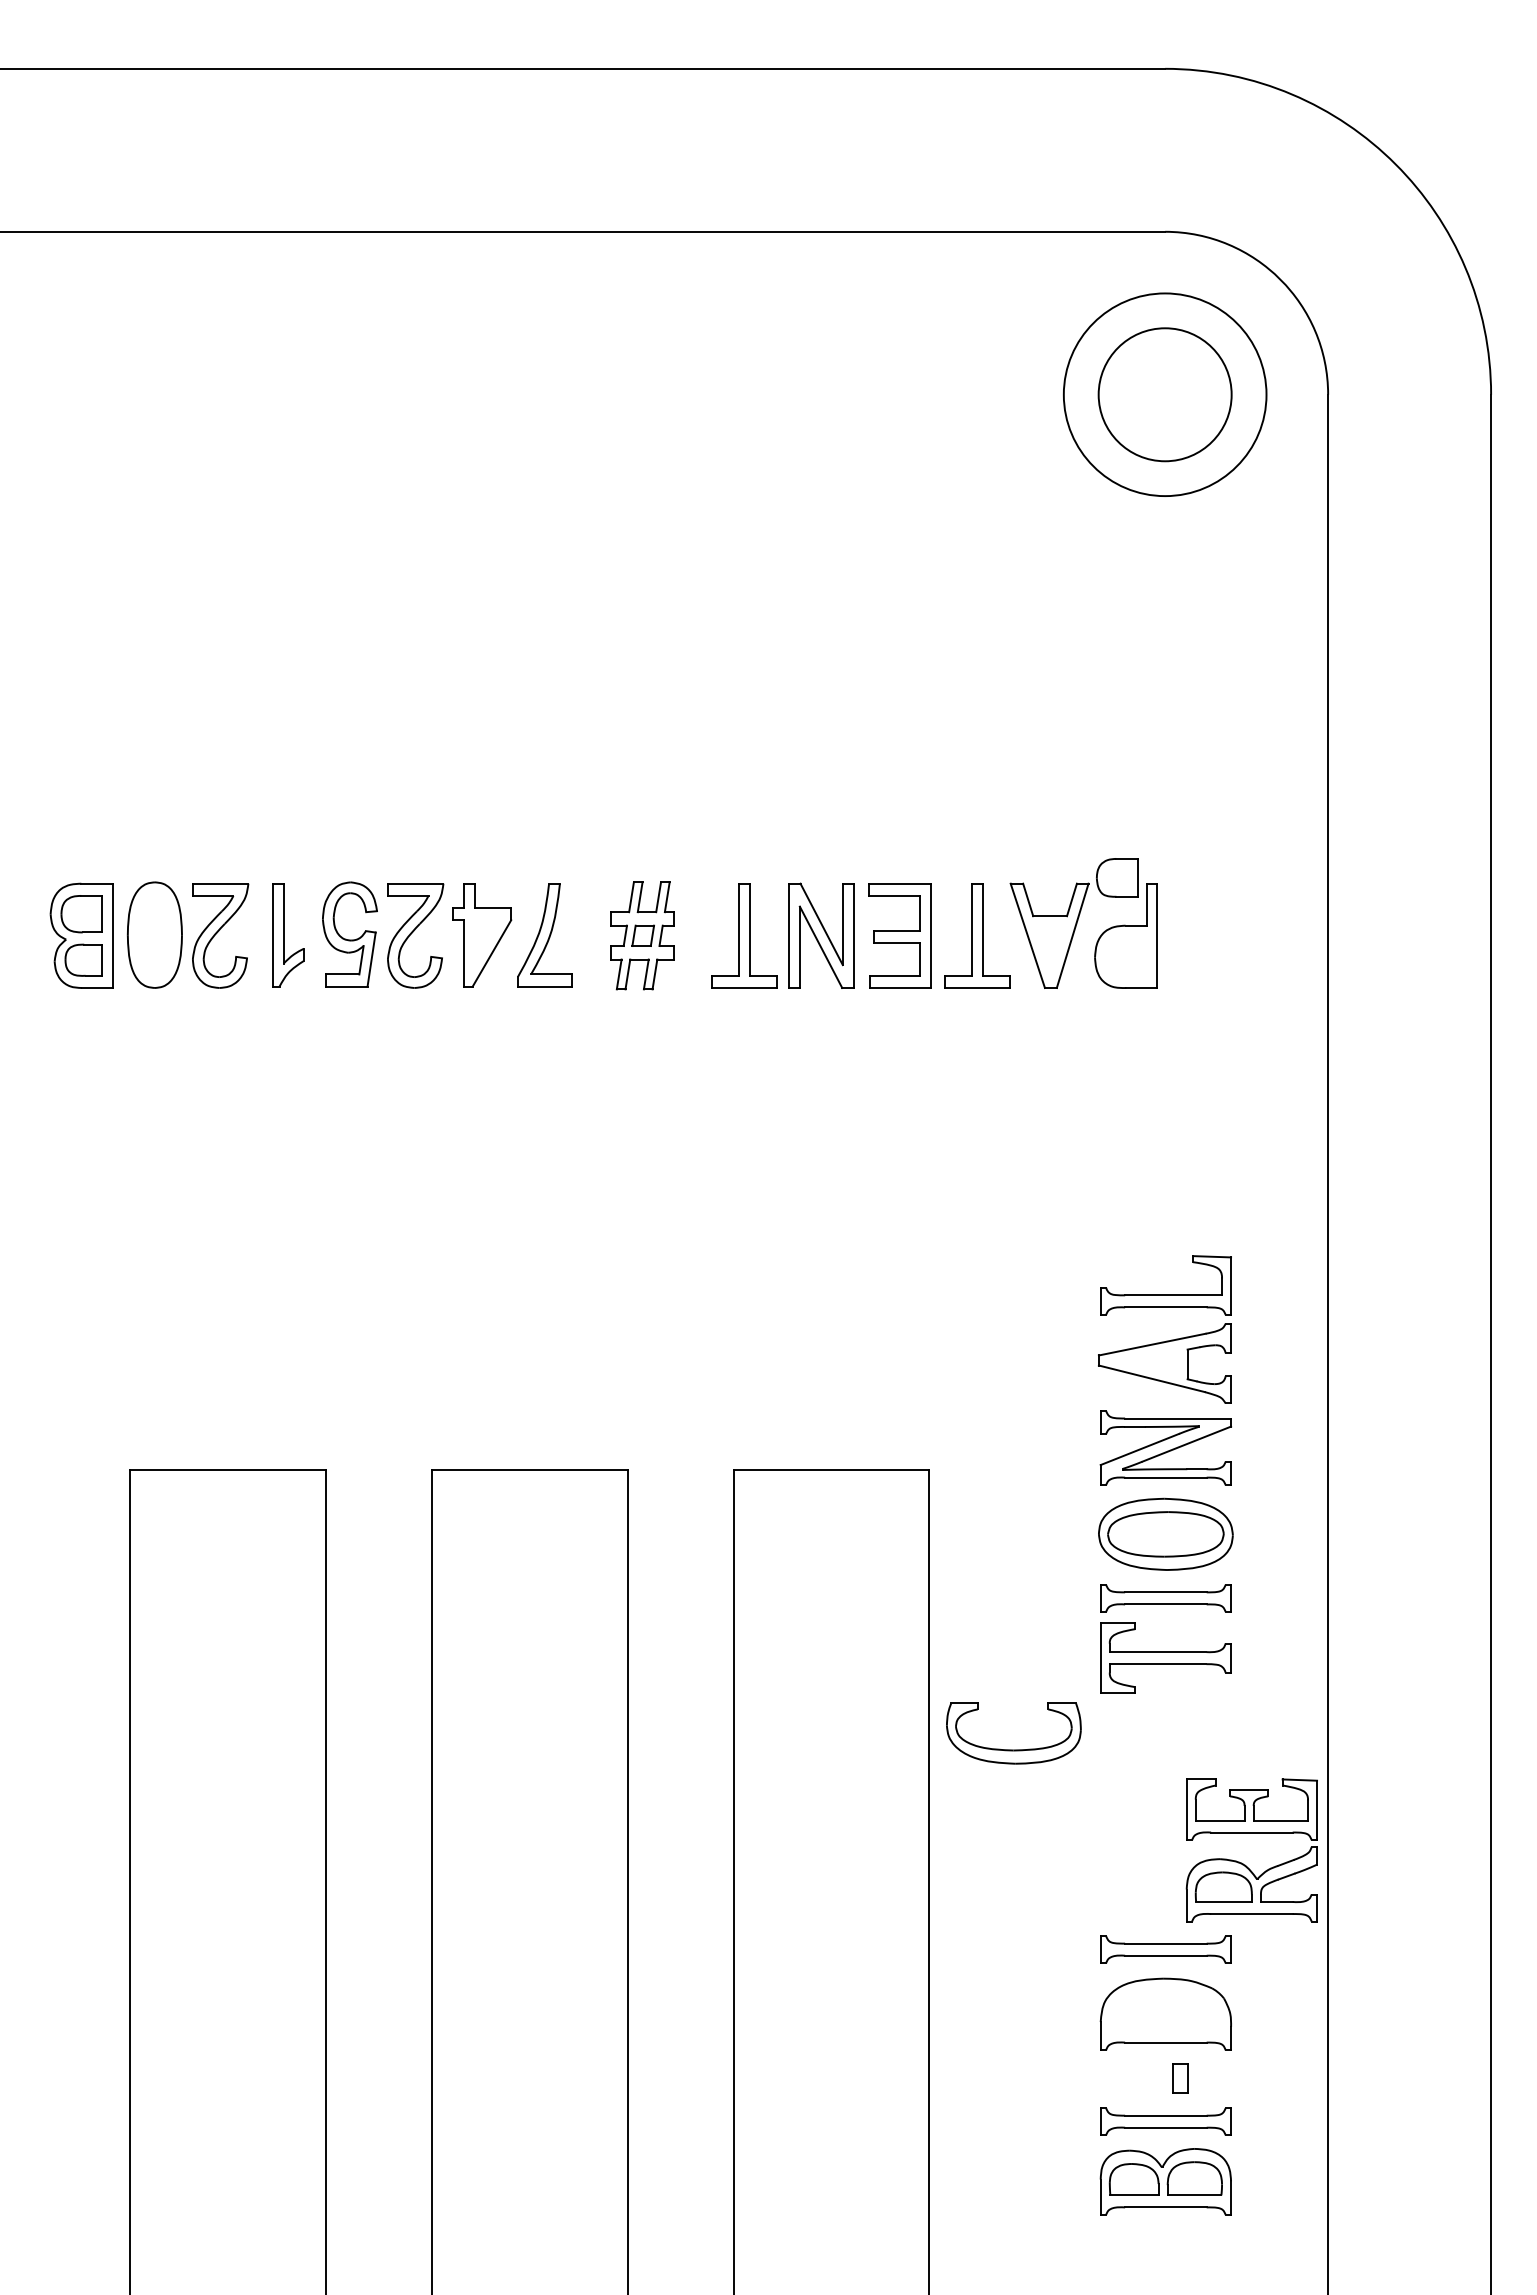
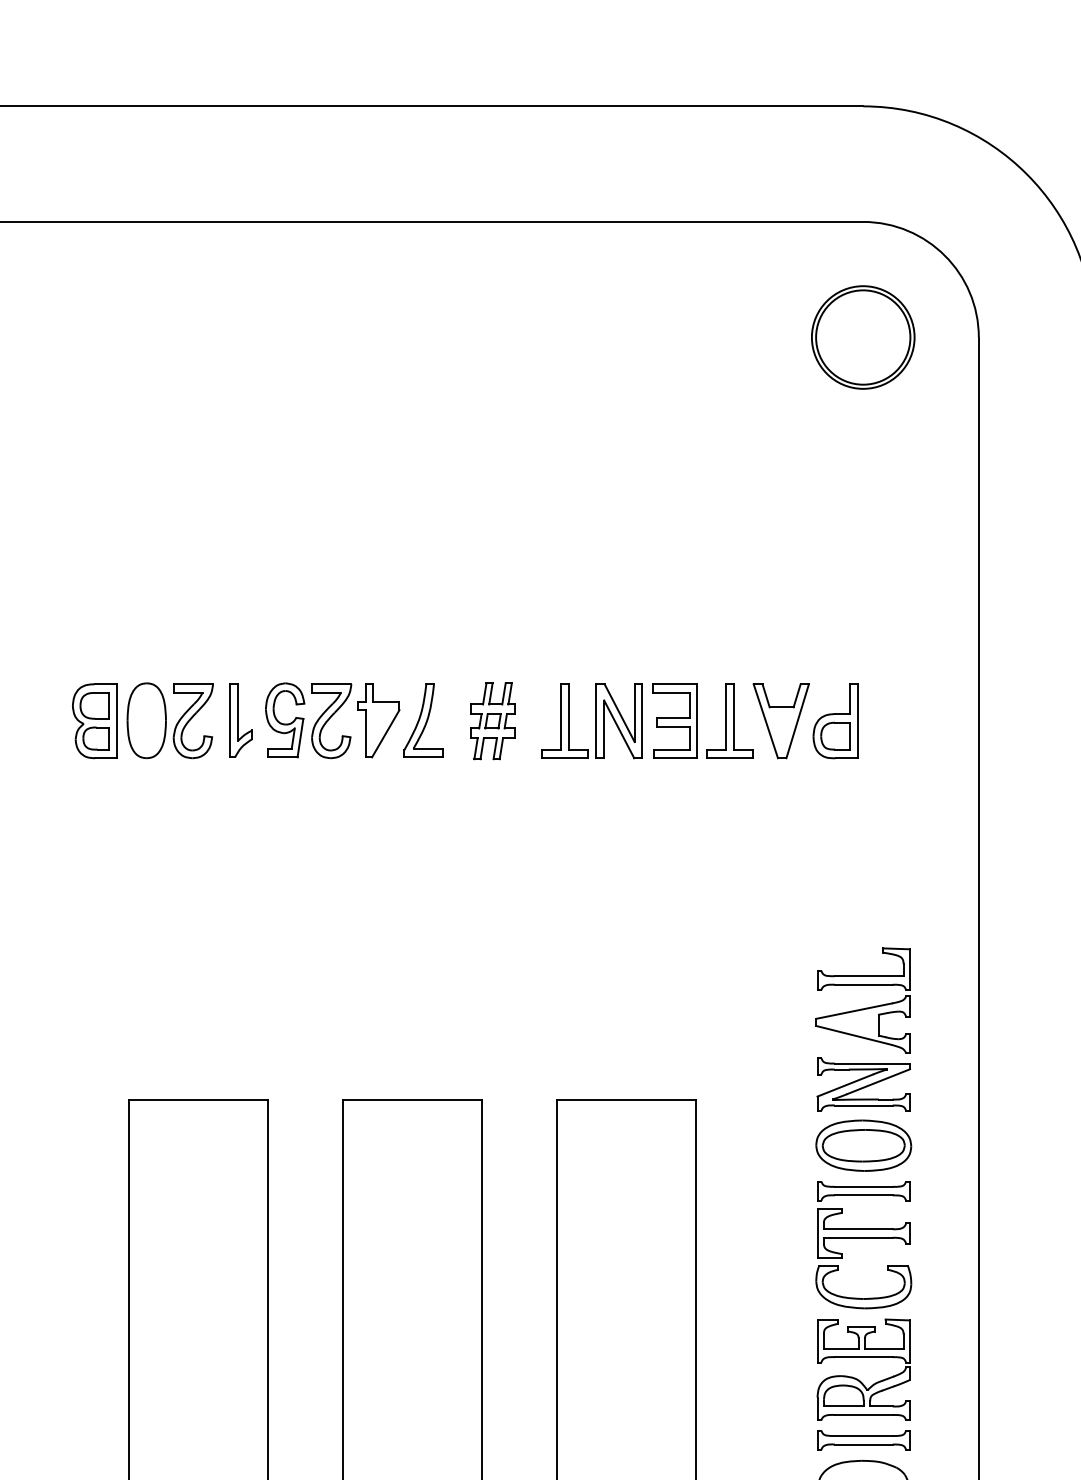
circle: (1164, 394) -> (862, 337), size x0.71
part: (1117, 877) -> (835, 735), moved
part: (1013, 1749) -> (863, 1298), moved
part: (1245, 1864) -> (859, 1379), moved

